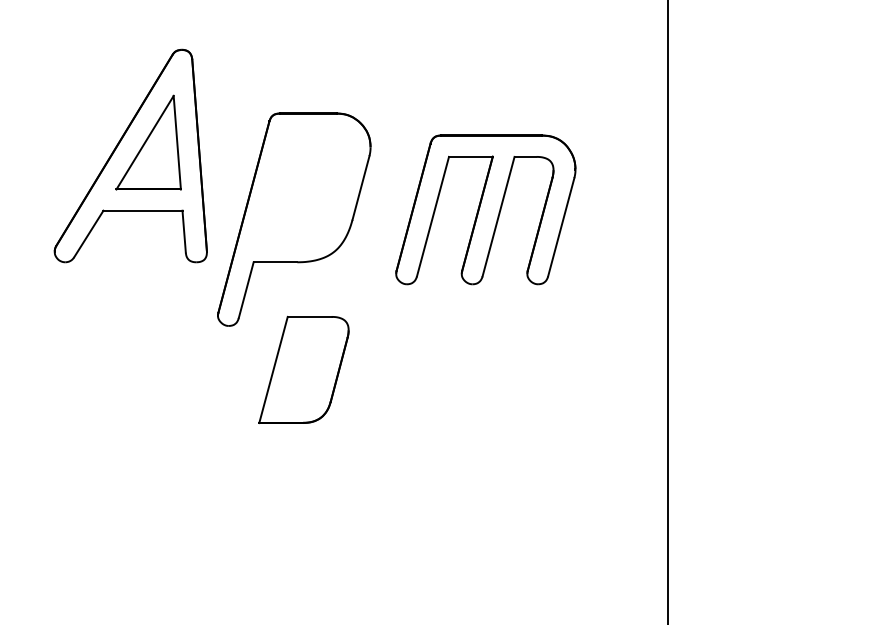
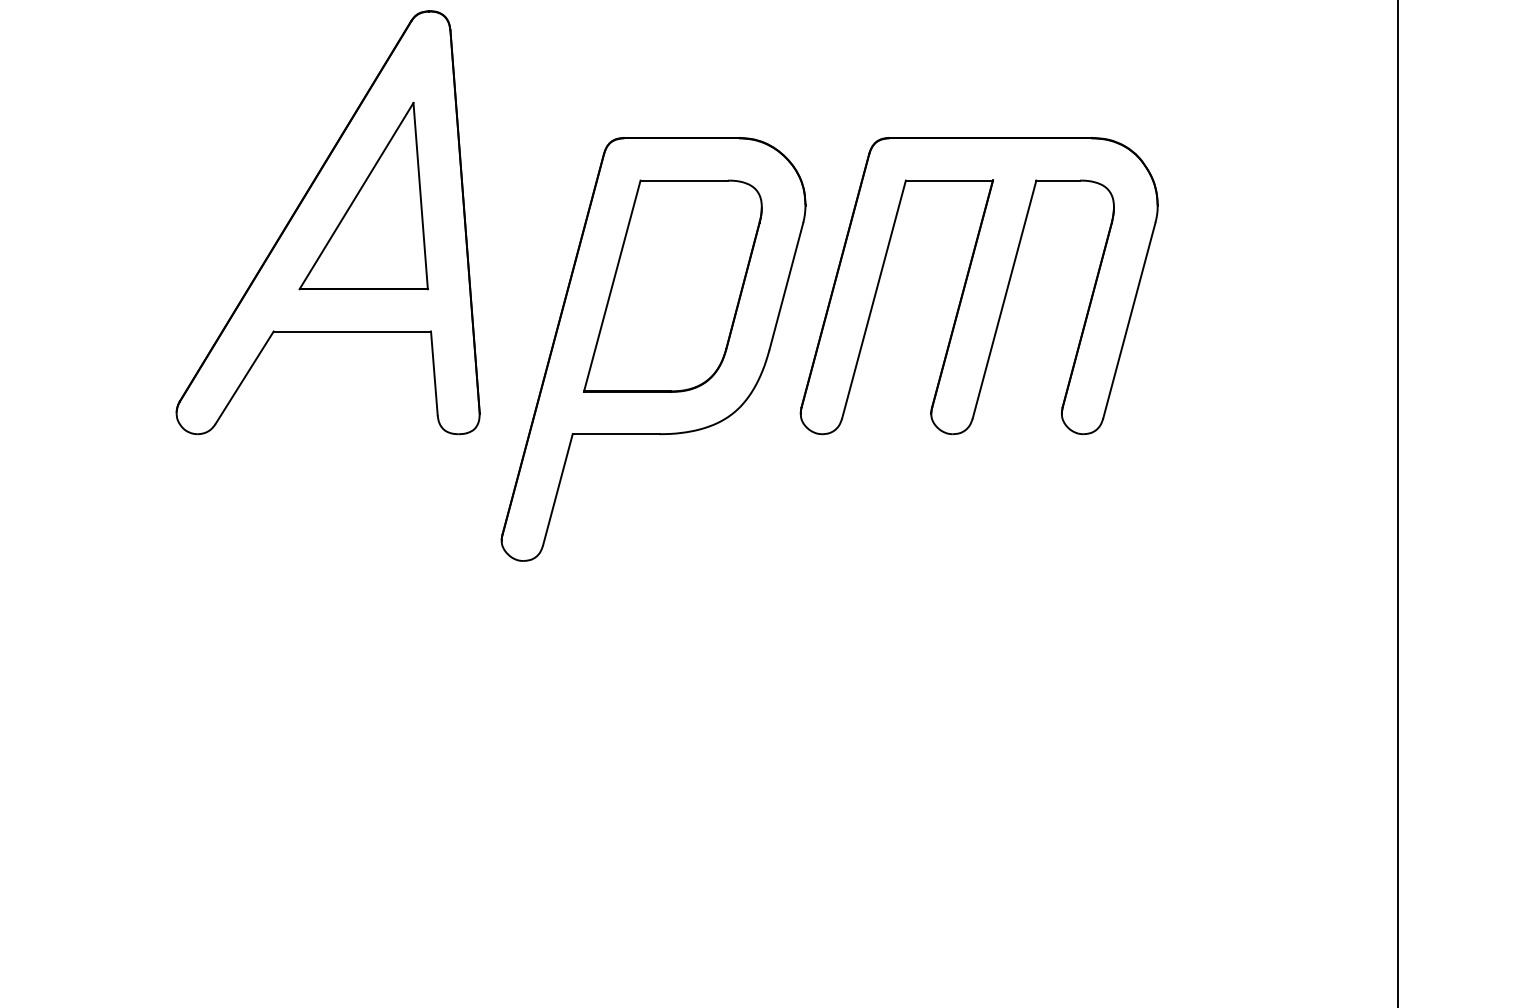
part: (485, 209) -> (978, 285), moved
part: (303, 369) -> (671, 285), moved

